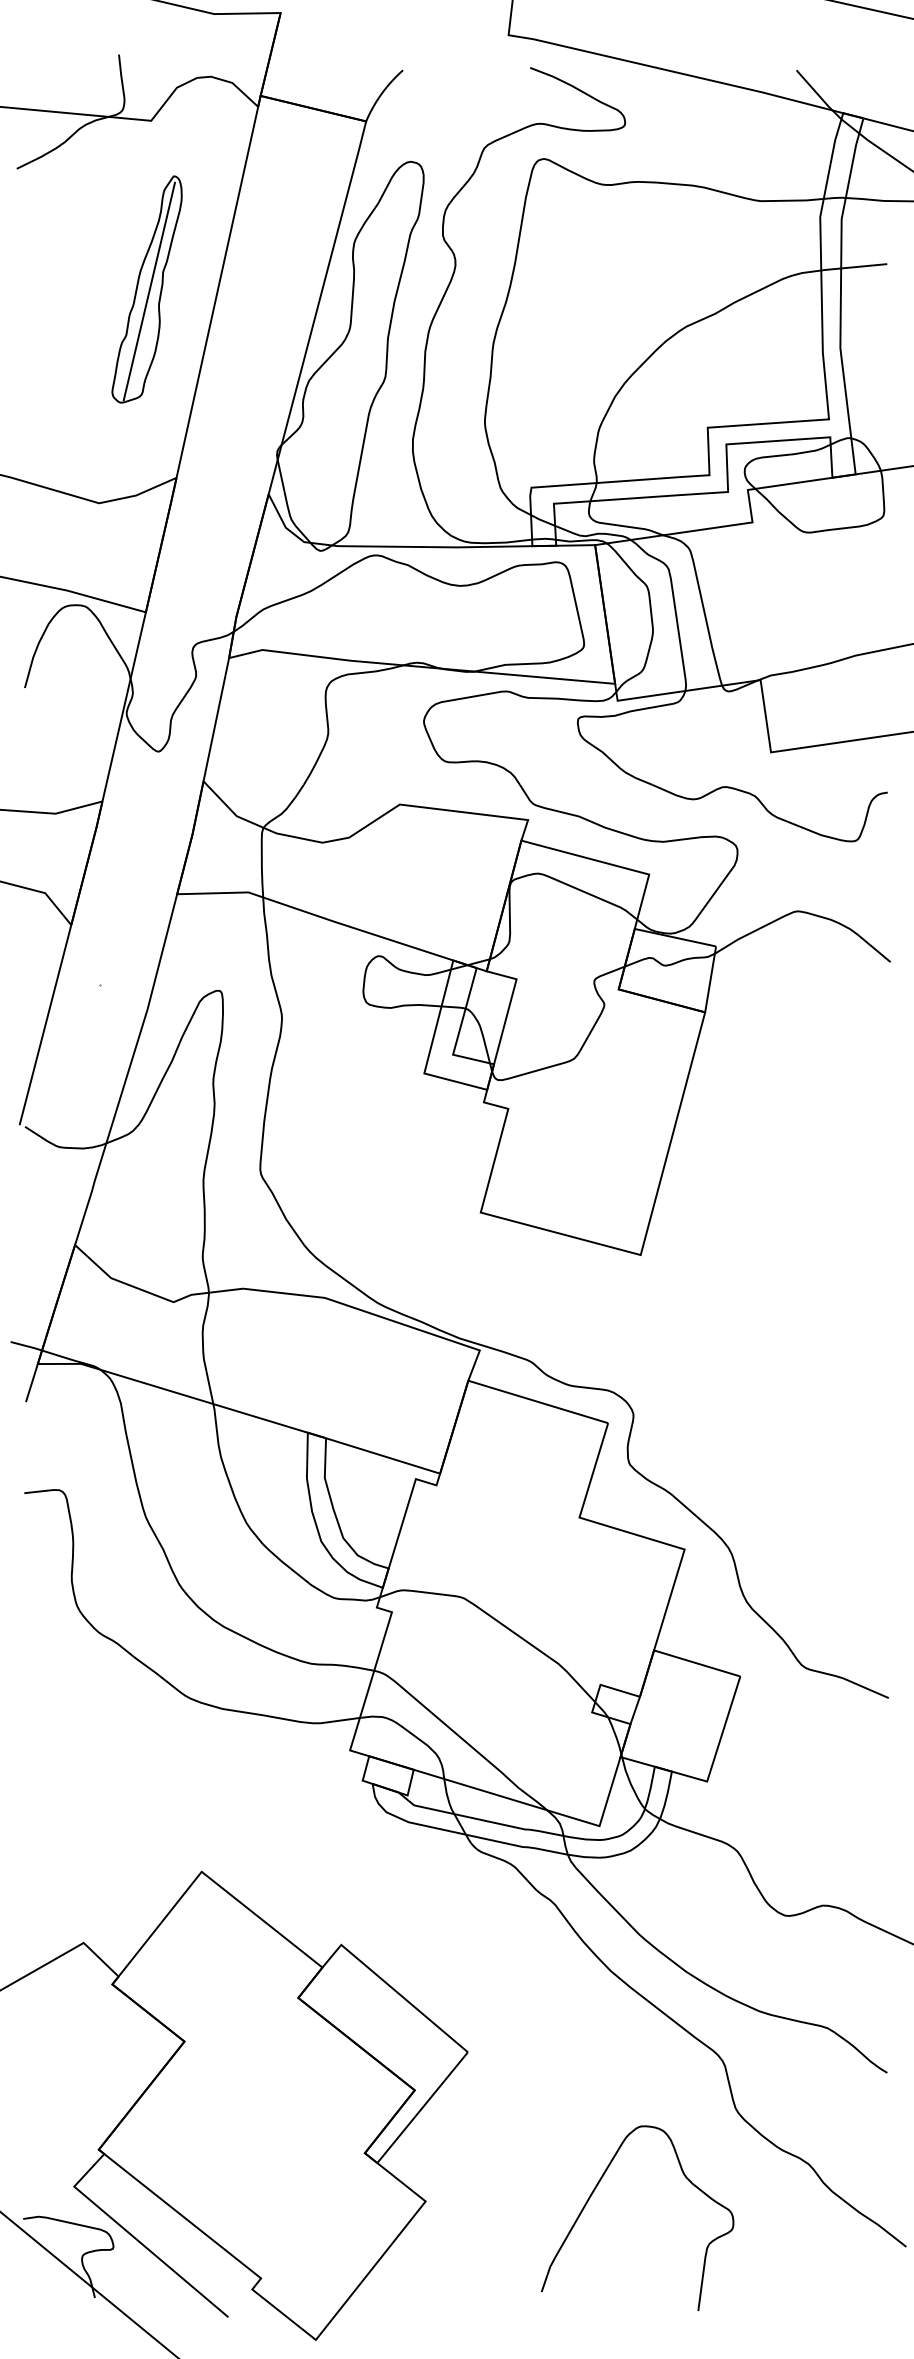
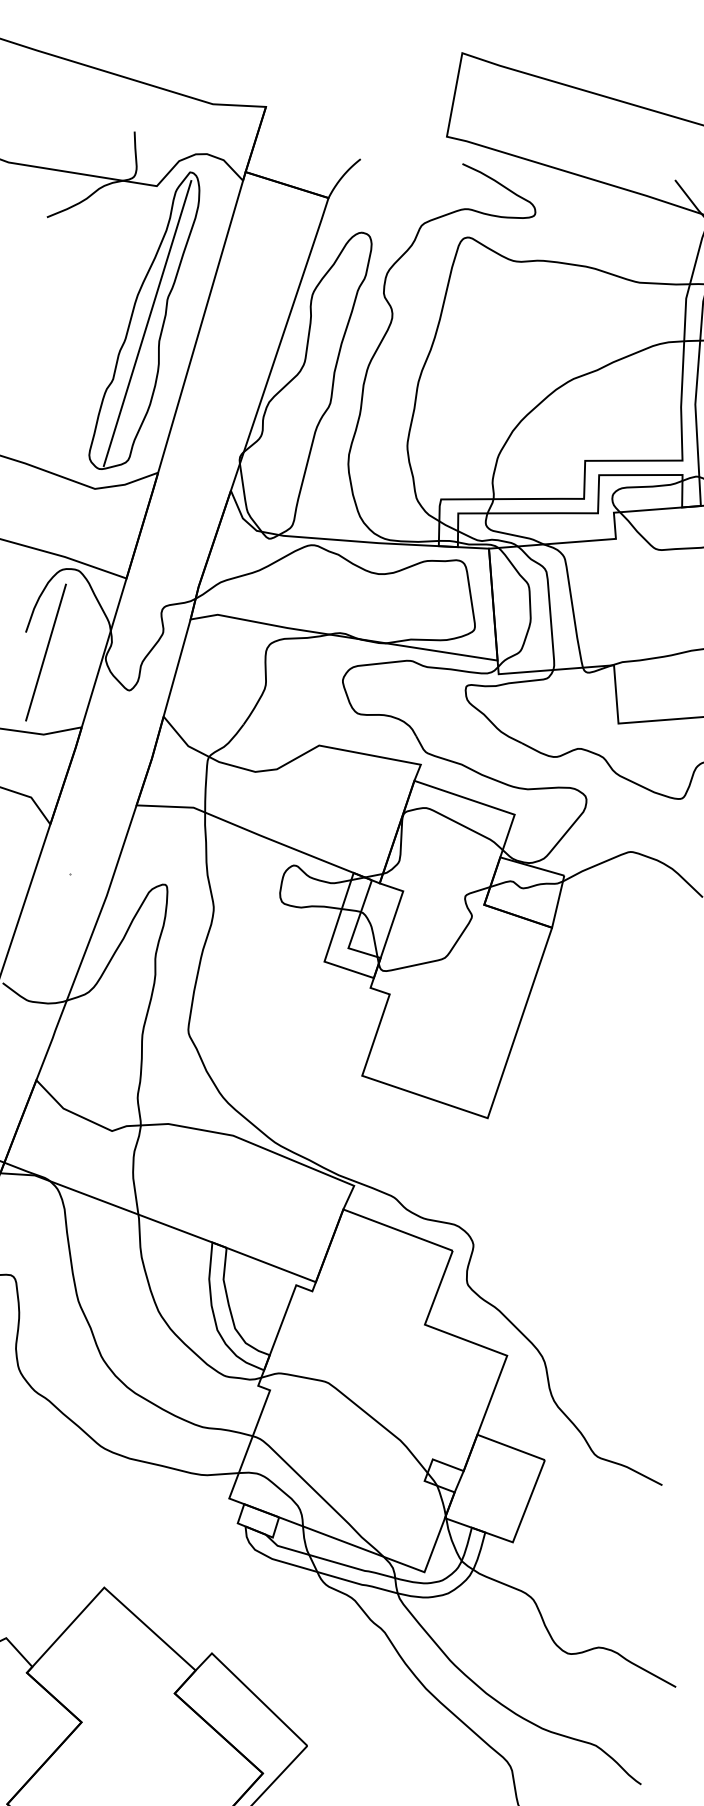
part: (146, 289) -> (144, 320), size x1.67
line: (51, 711) -> (45, 652), added

